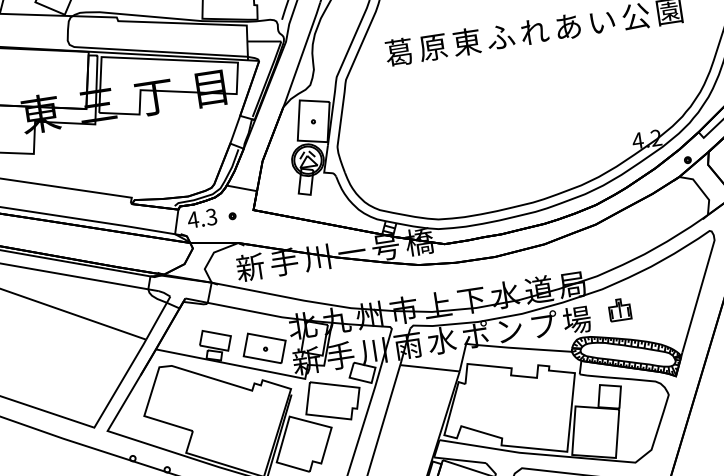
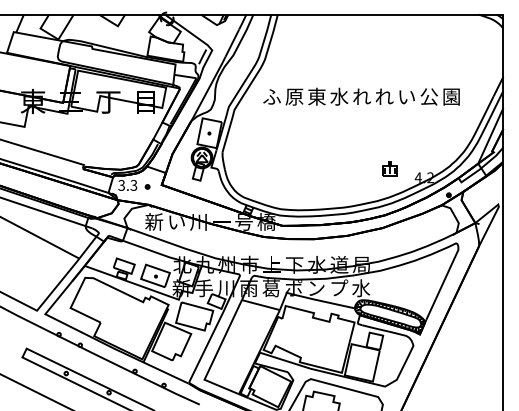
text: (568, 26) -> (384, 96), あ -> れ
text: (500, 36) -> (339, 96), ふ -> 水
text: (398, 51) -> (271, 96), 葛 -> ふ
text: (192, 218) -> (121, 184), 4.3 -> 3.3
text: (283, 261) -> (176, 221), 手 -> い
part: (619, 309) -> (389, 168), moved
text: (577, 320) -> (361, 288), 場 -> 水
text: (442, 340) -> (271, 288), 水 -> 葛

